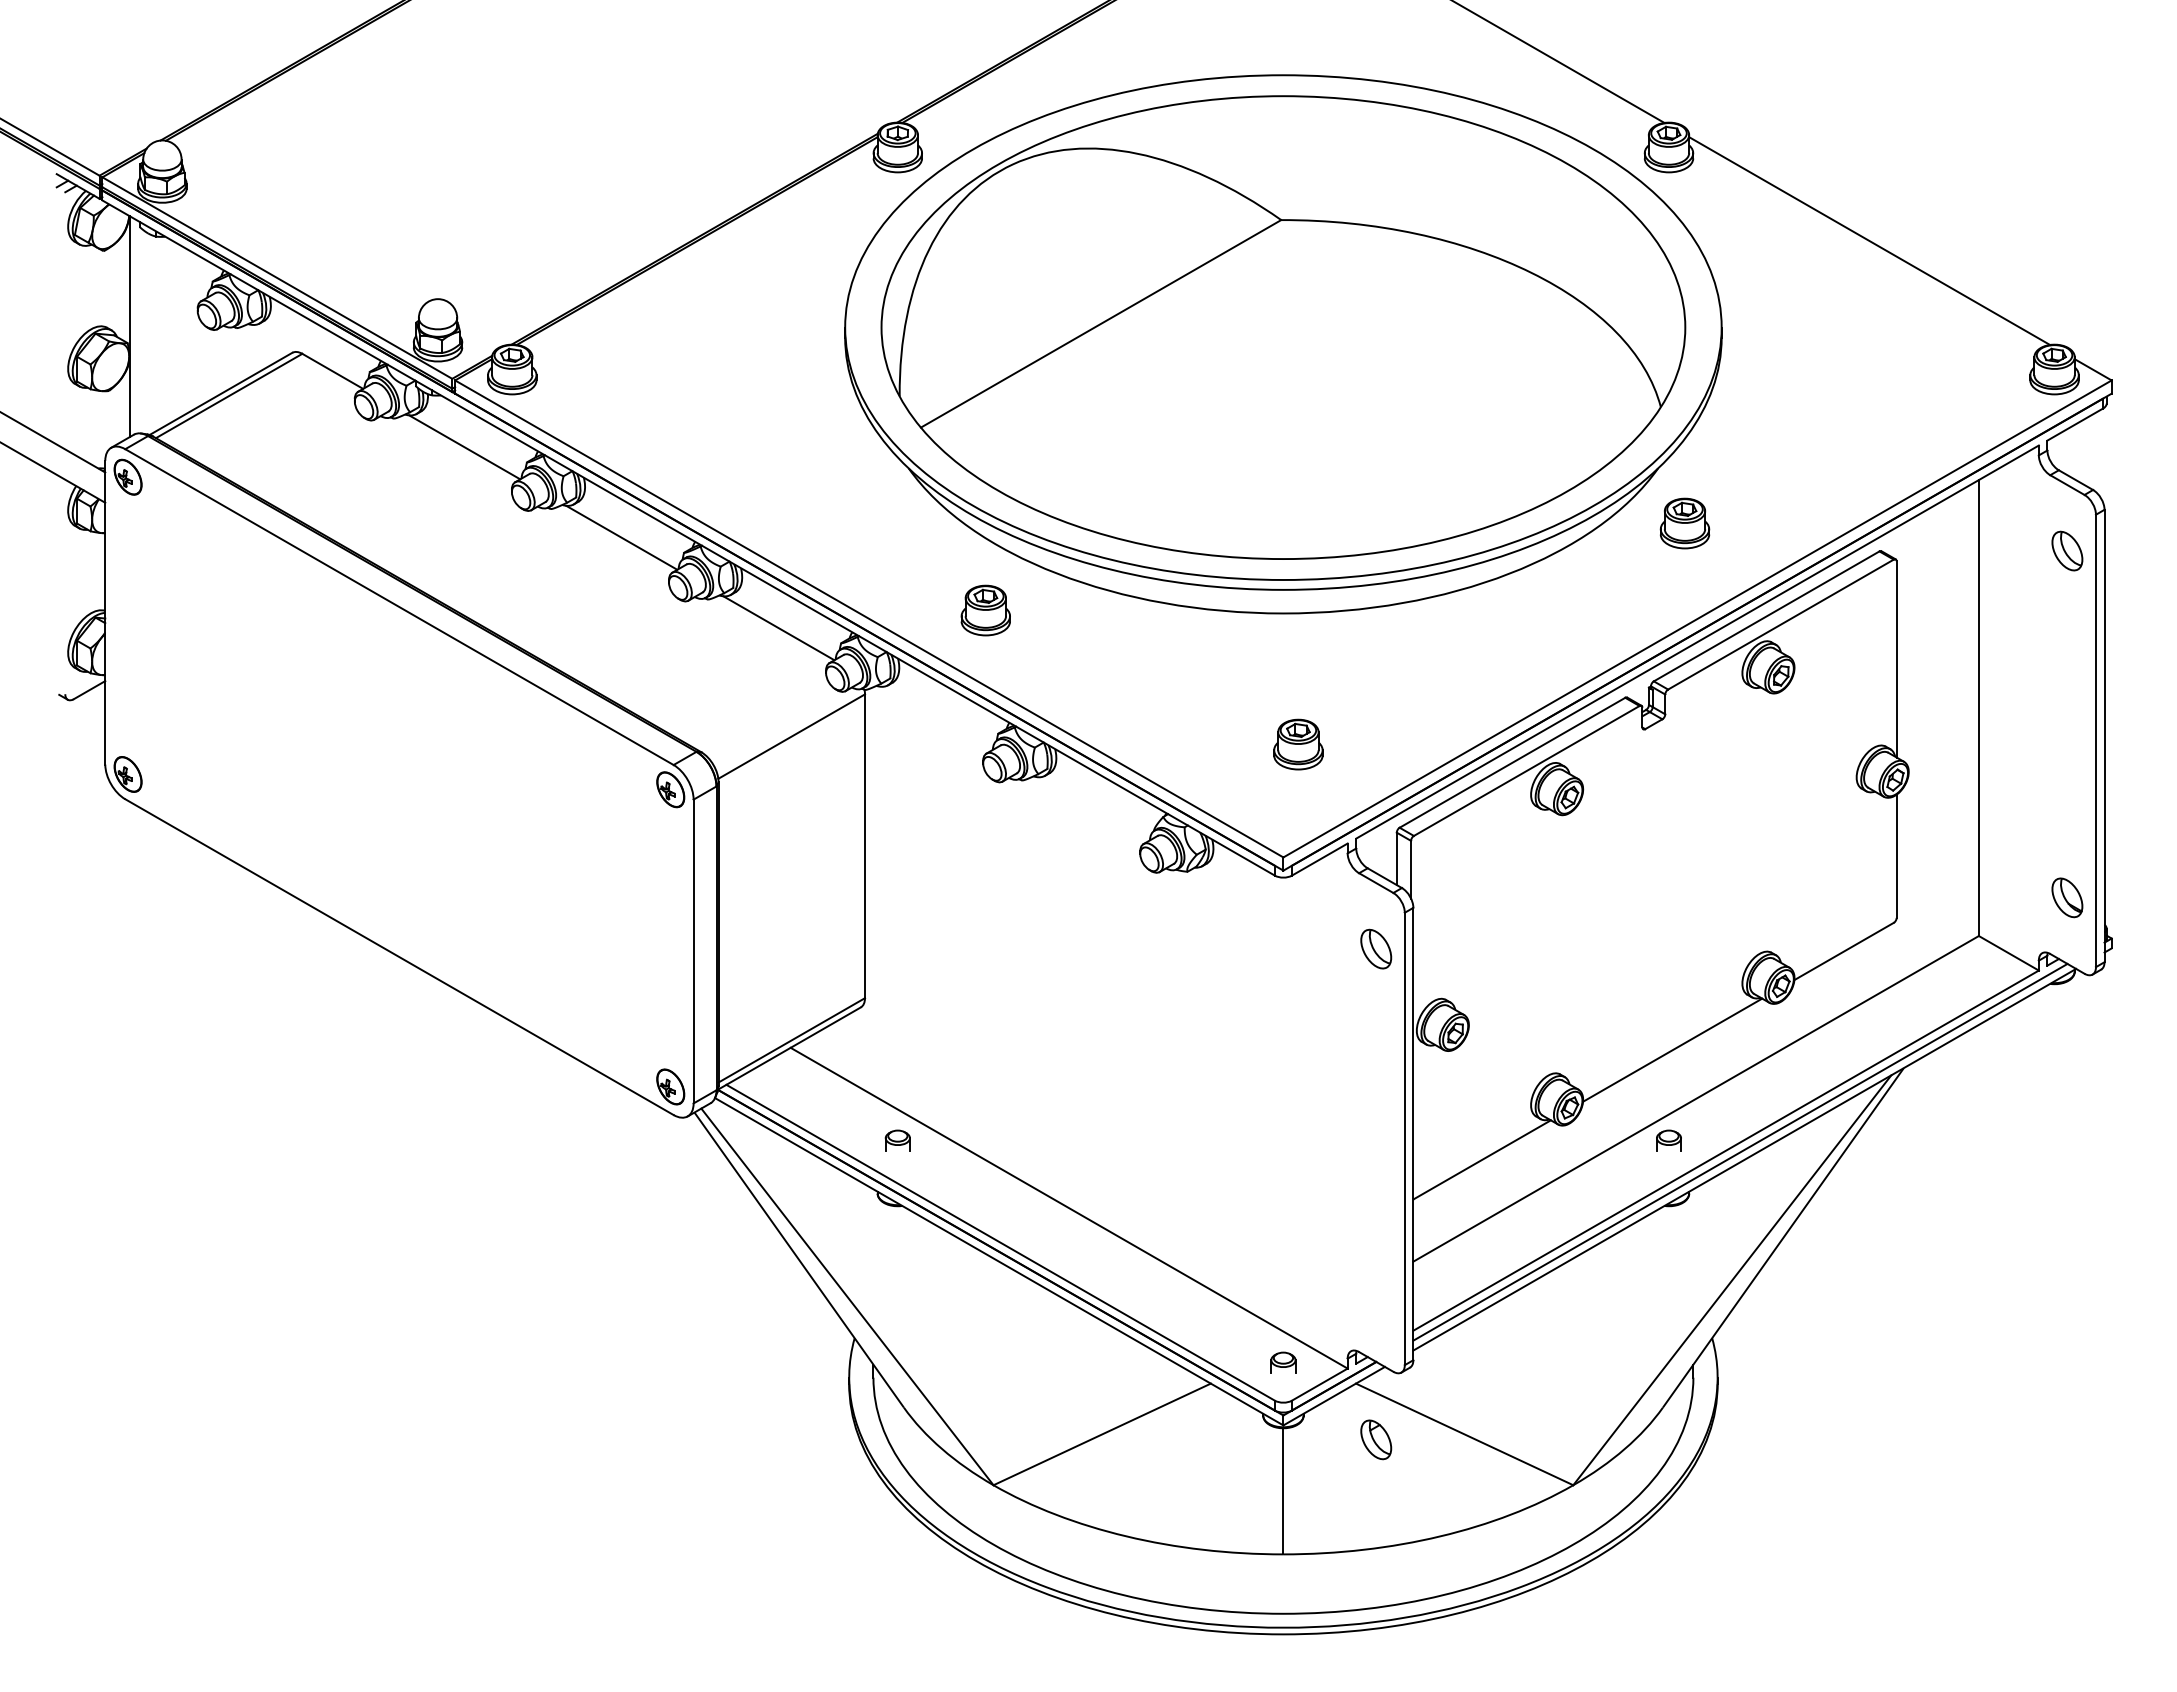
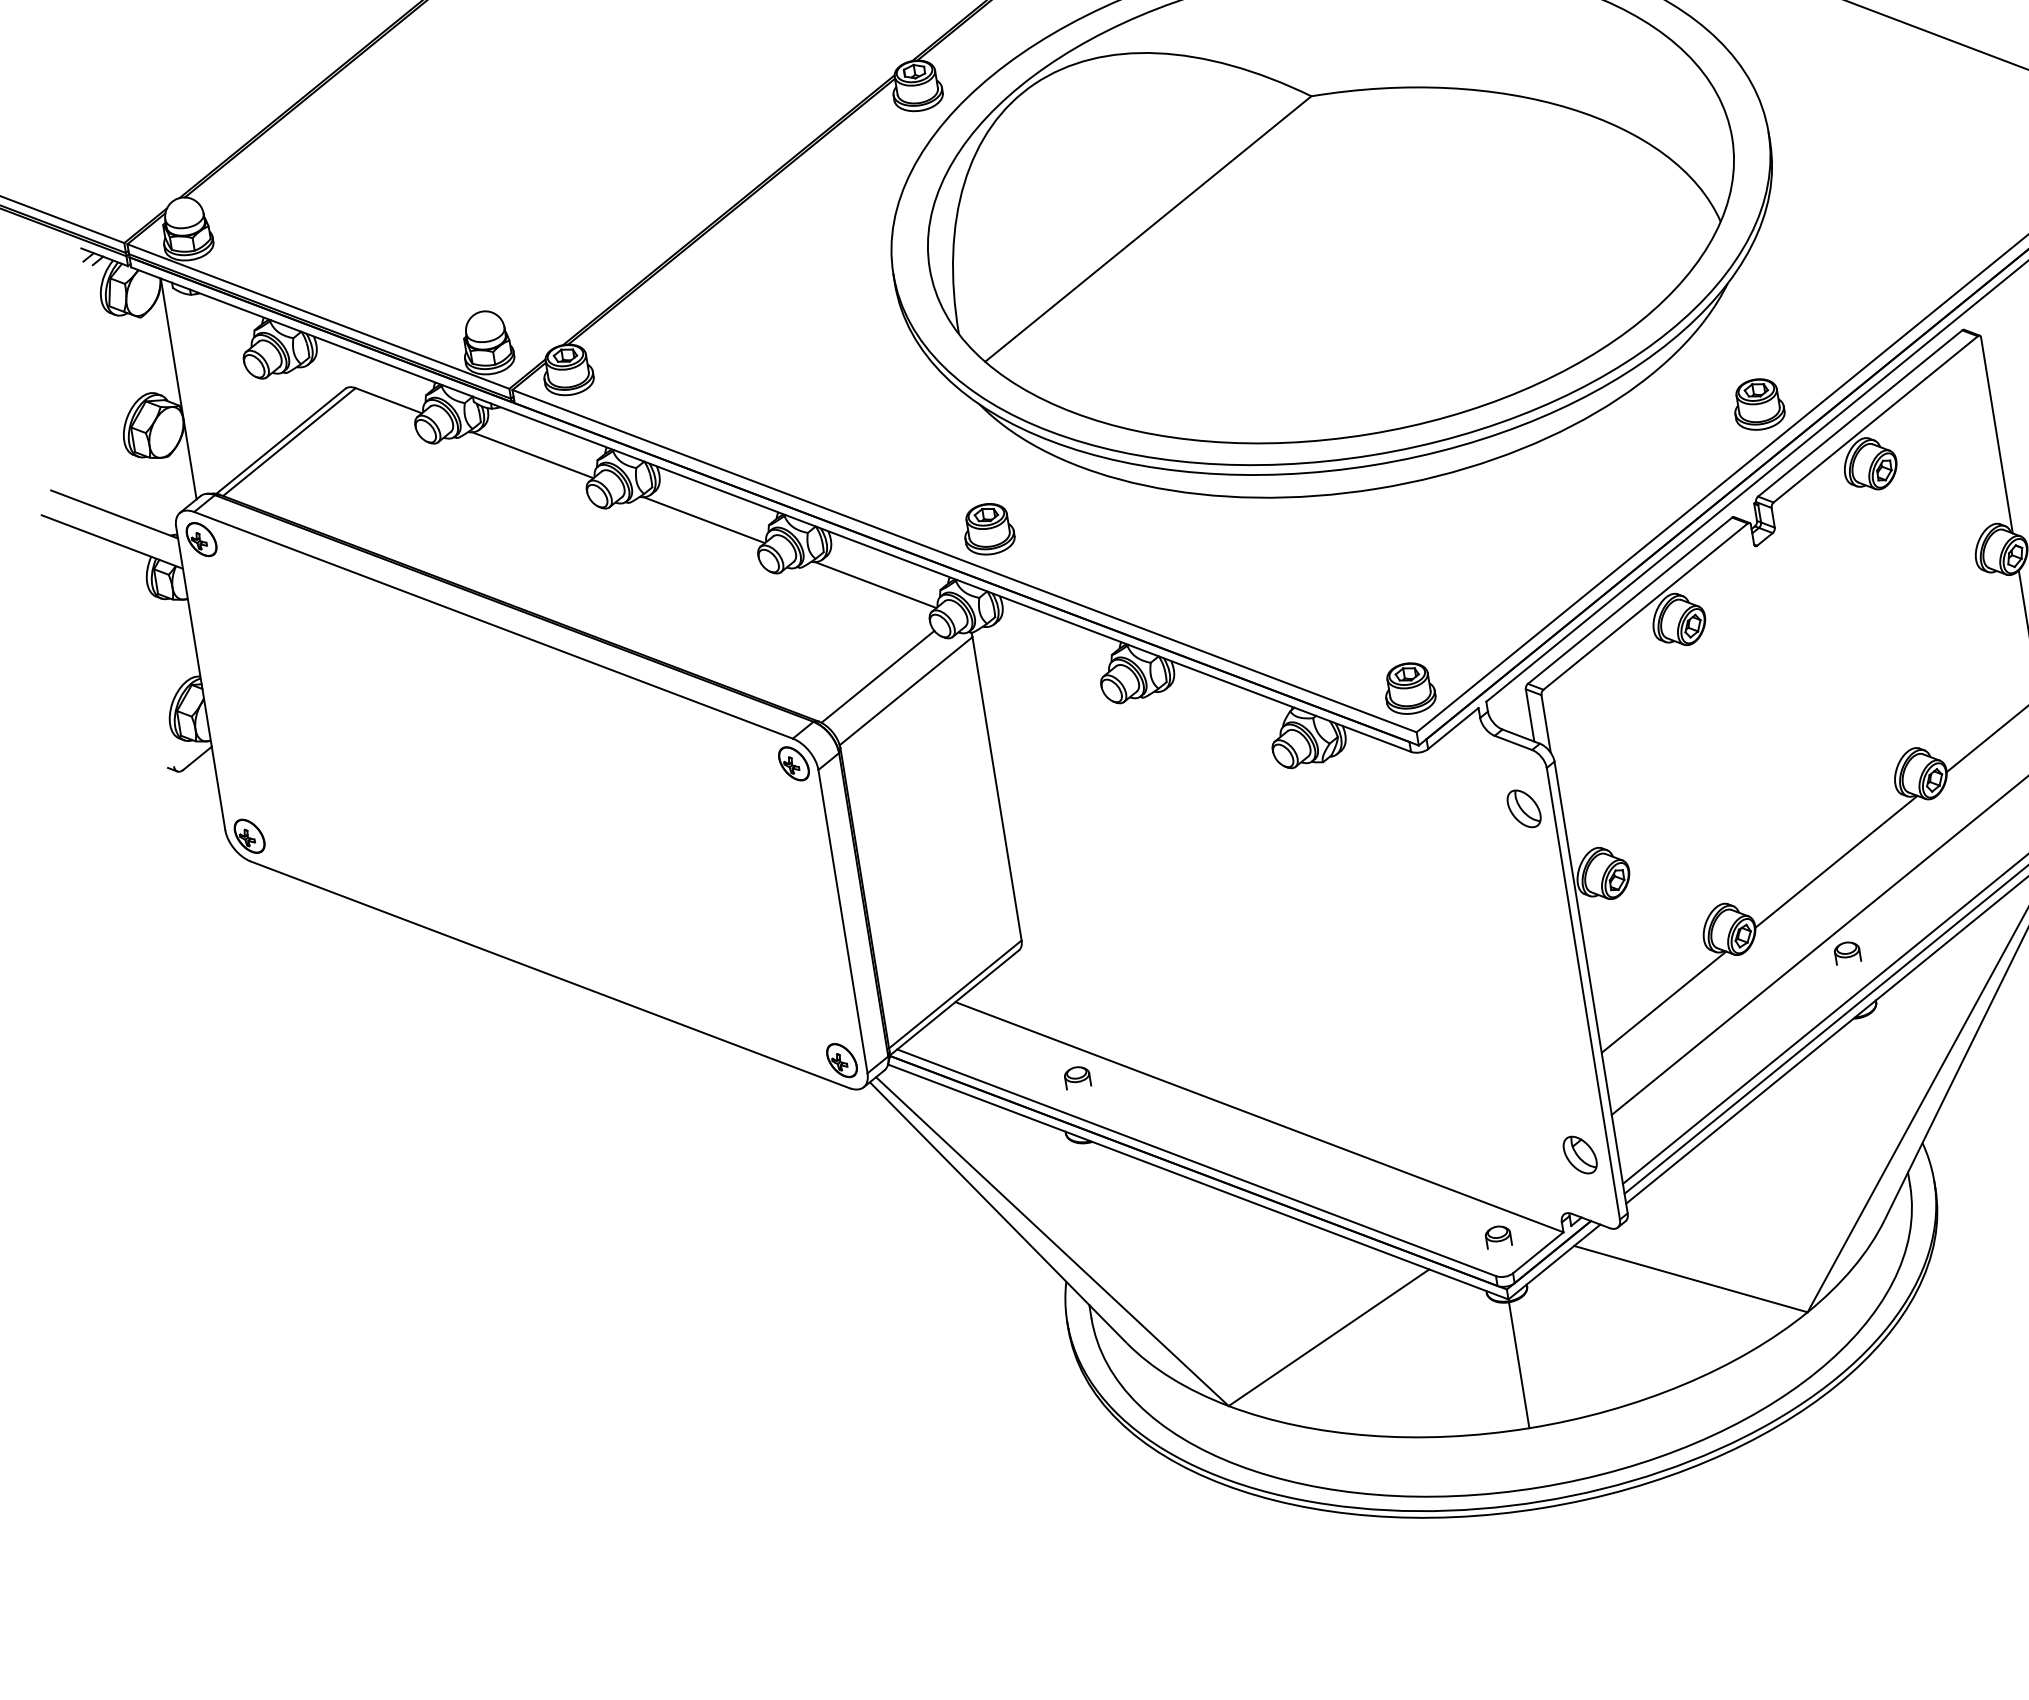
part: (1684, 523) -> (1758, 404), moved
part: (985, 610) -> (988, 529), moved
line: (766, 718) -> (878, 677), added
part: (1298, 744) -> (1409, 688), moved
part: (1376, 1439) -> (1580, 1154), moved

